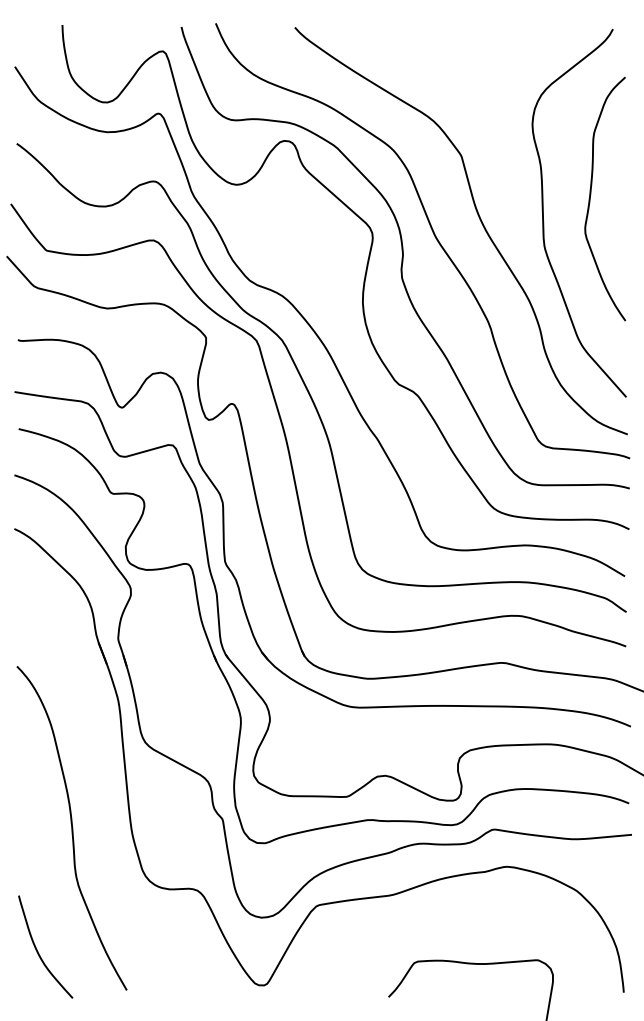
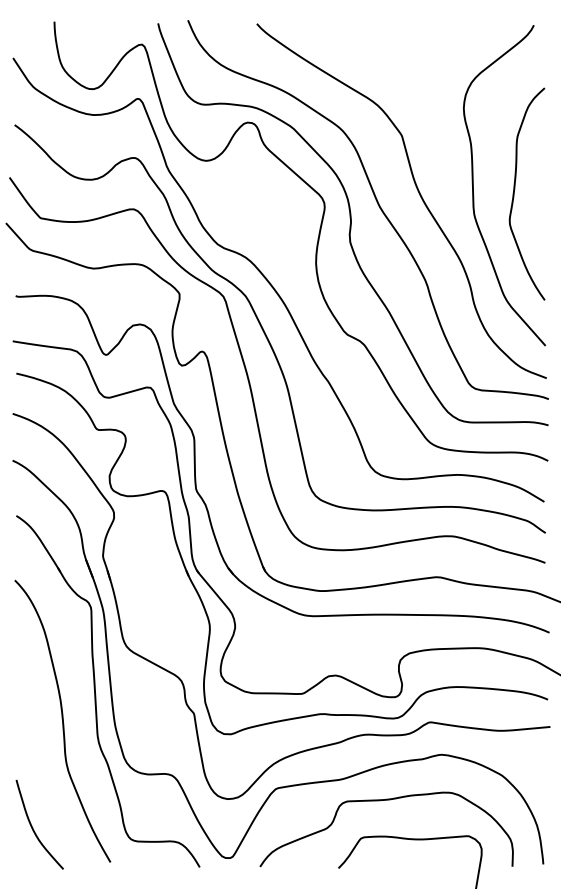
curve: (591, 194) -> (515, 190), moved
part: (110, 797) -> (96, 694), added
curve: (443, 919) -> (386, 800), added

